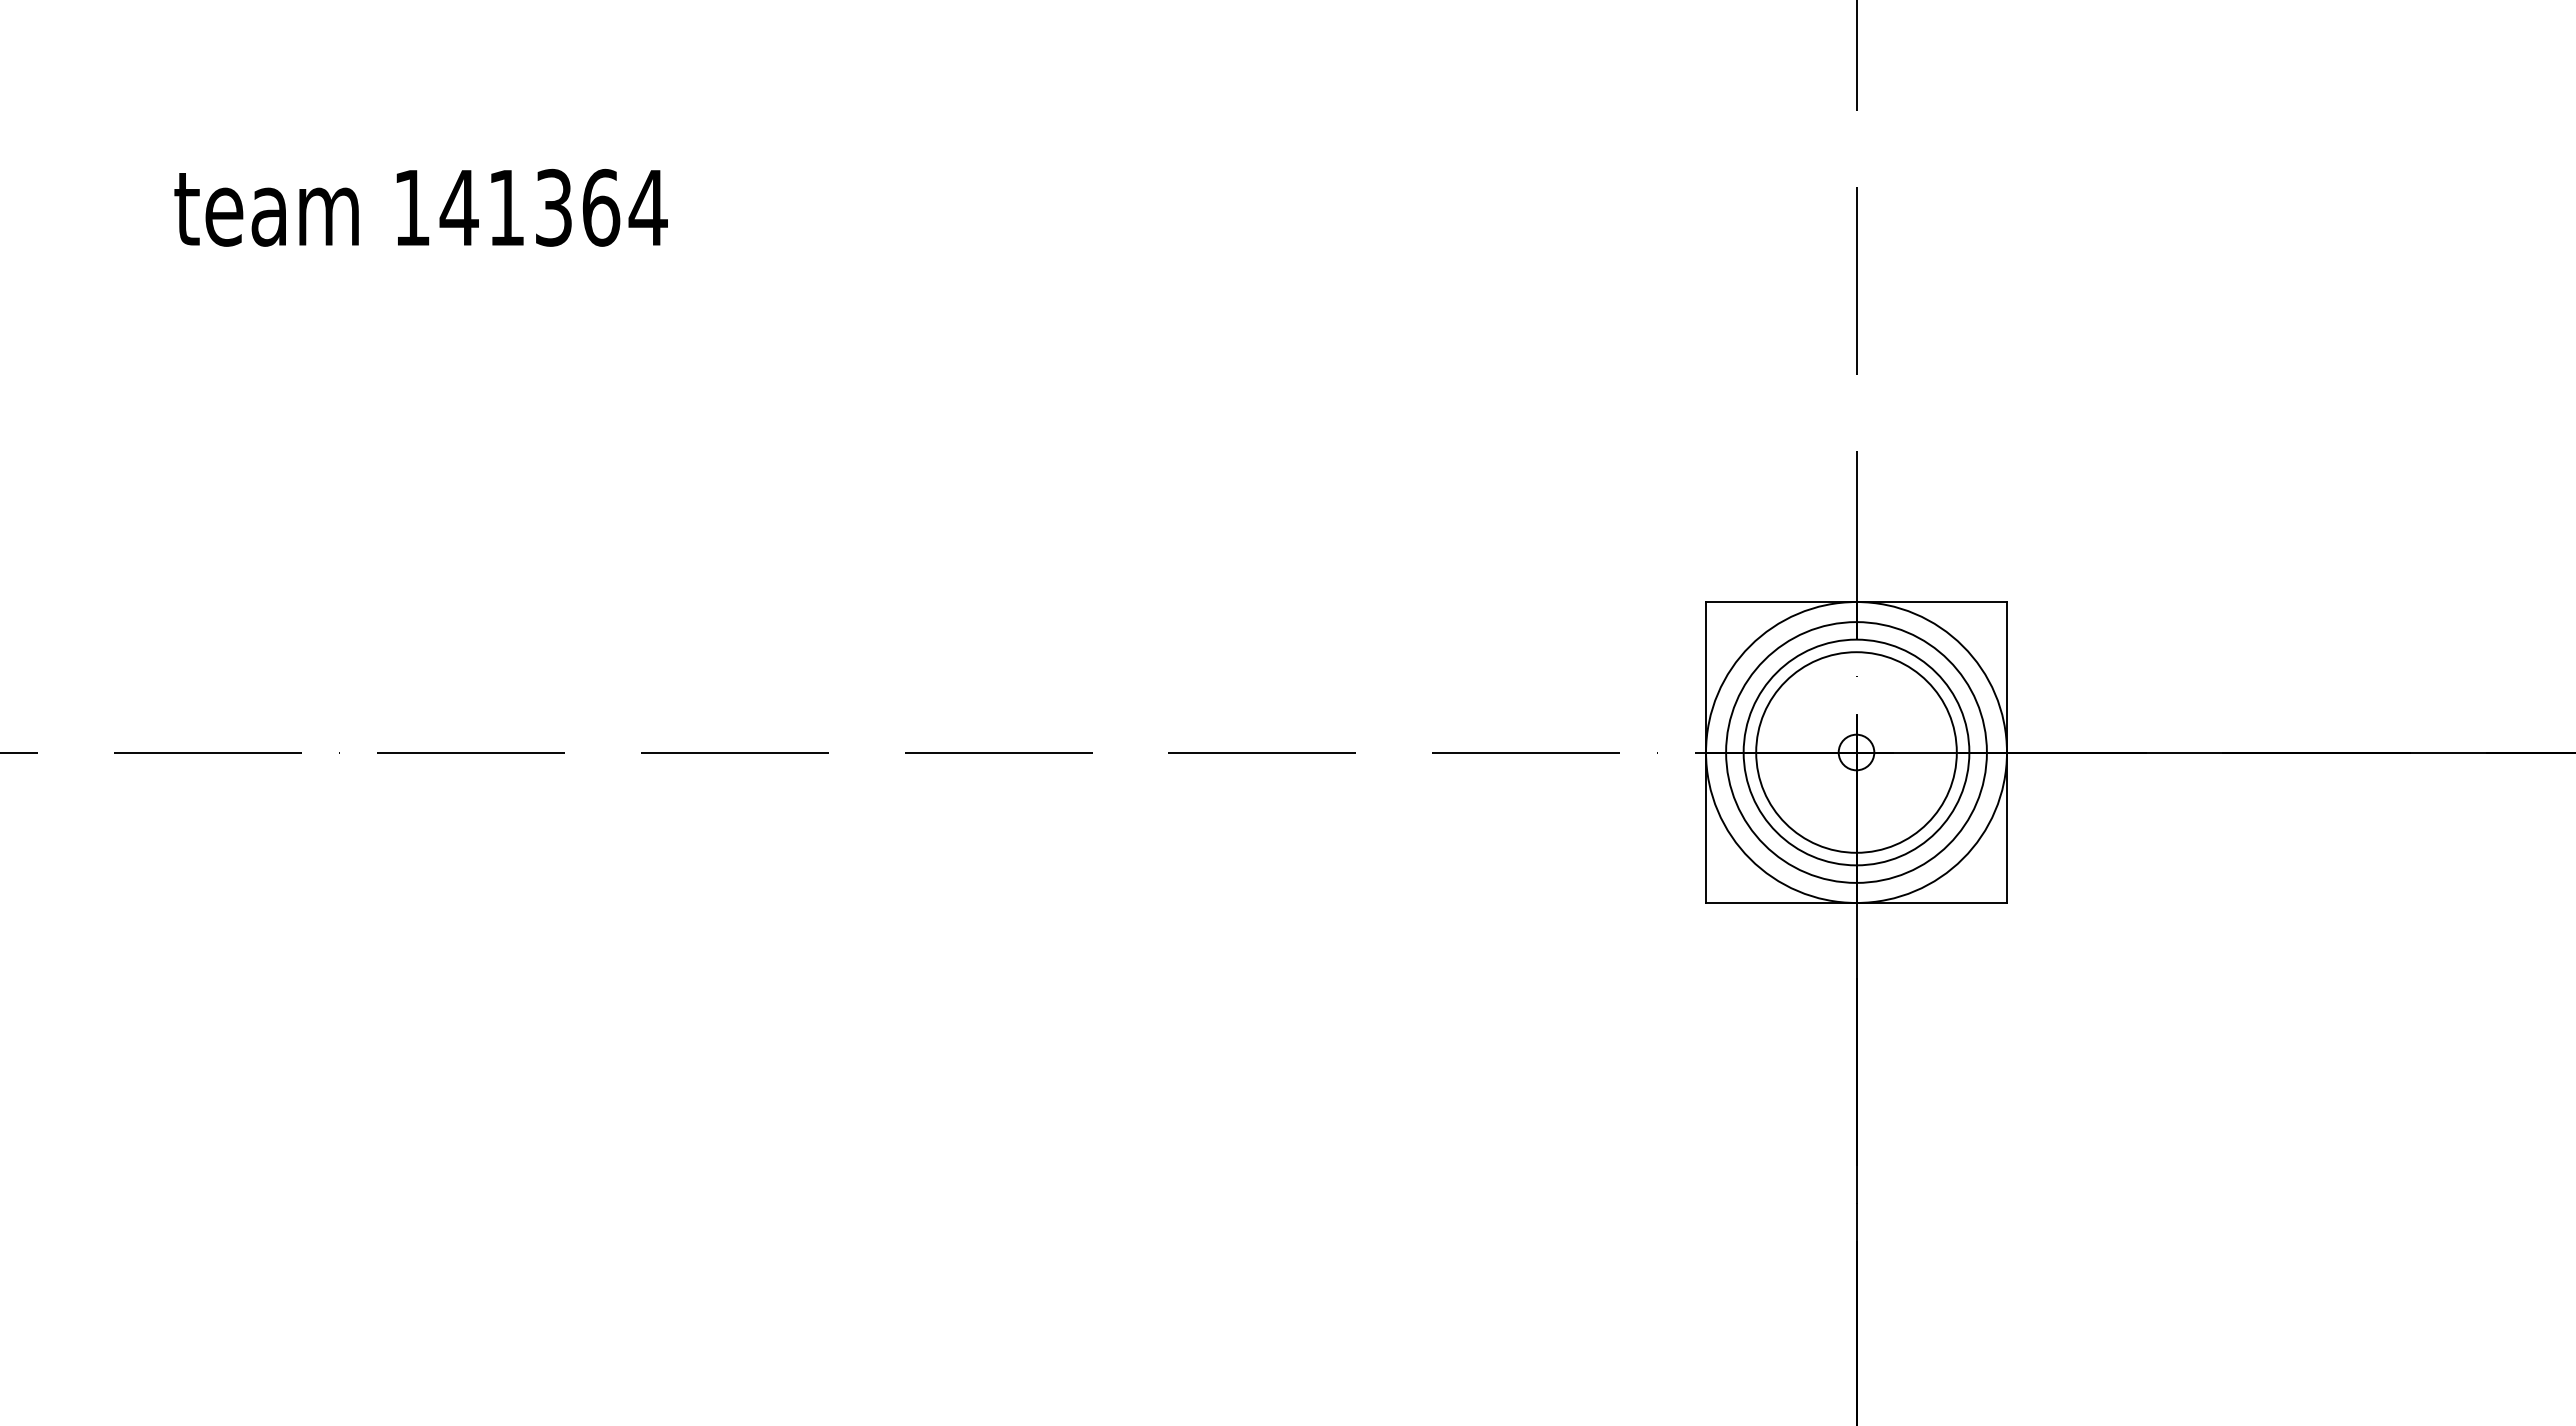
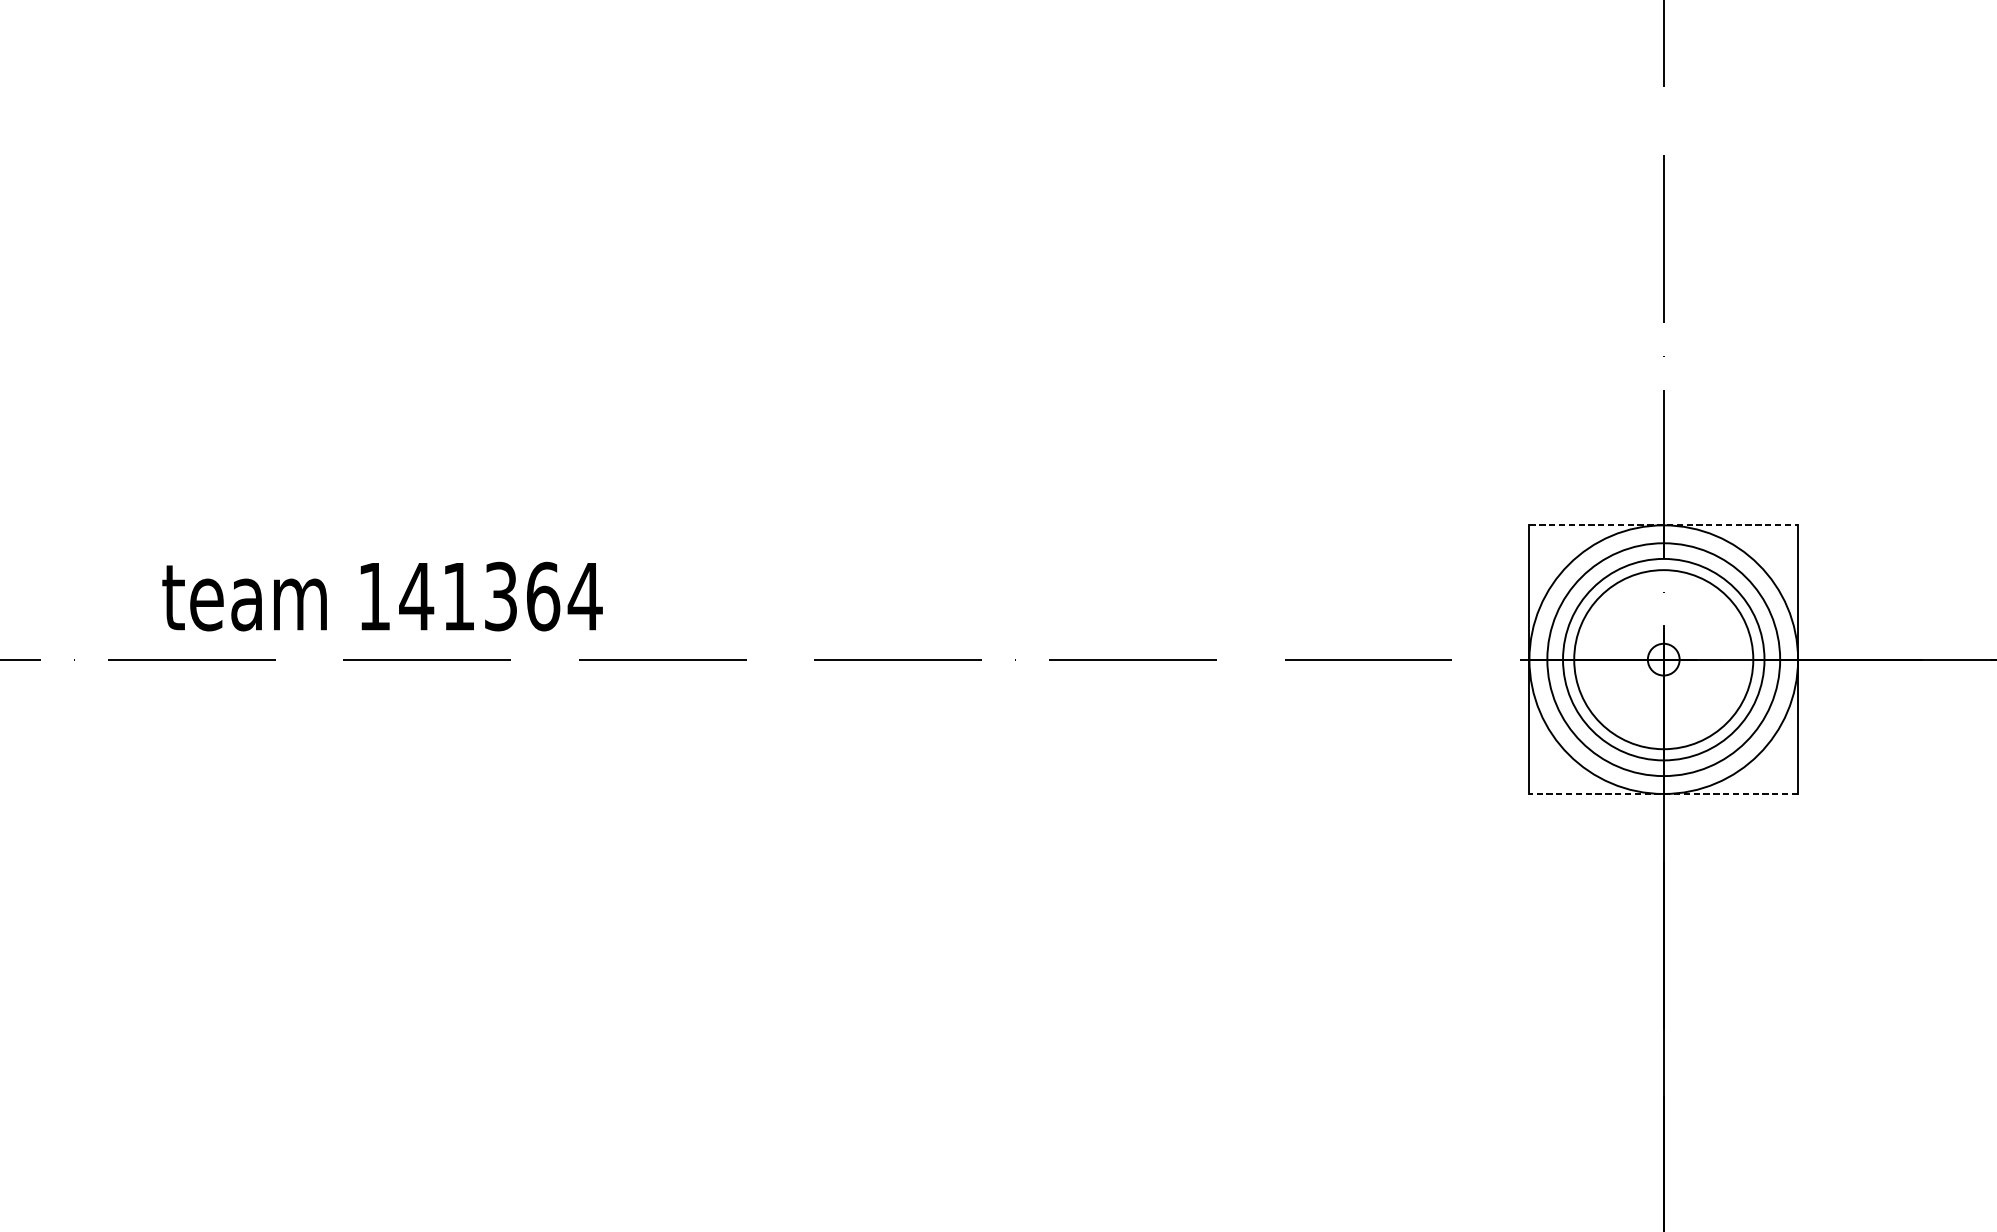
text: (420, 207) -> (381, 596), moved
line: (1857, 602) -> (1664, 525), solid -> dashed
line: (1856, 902) -> (1663, 793), solid -> dashed

